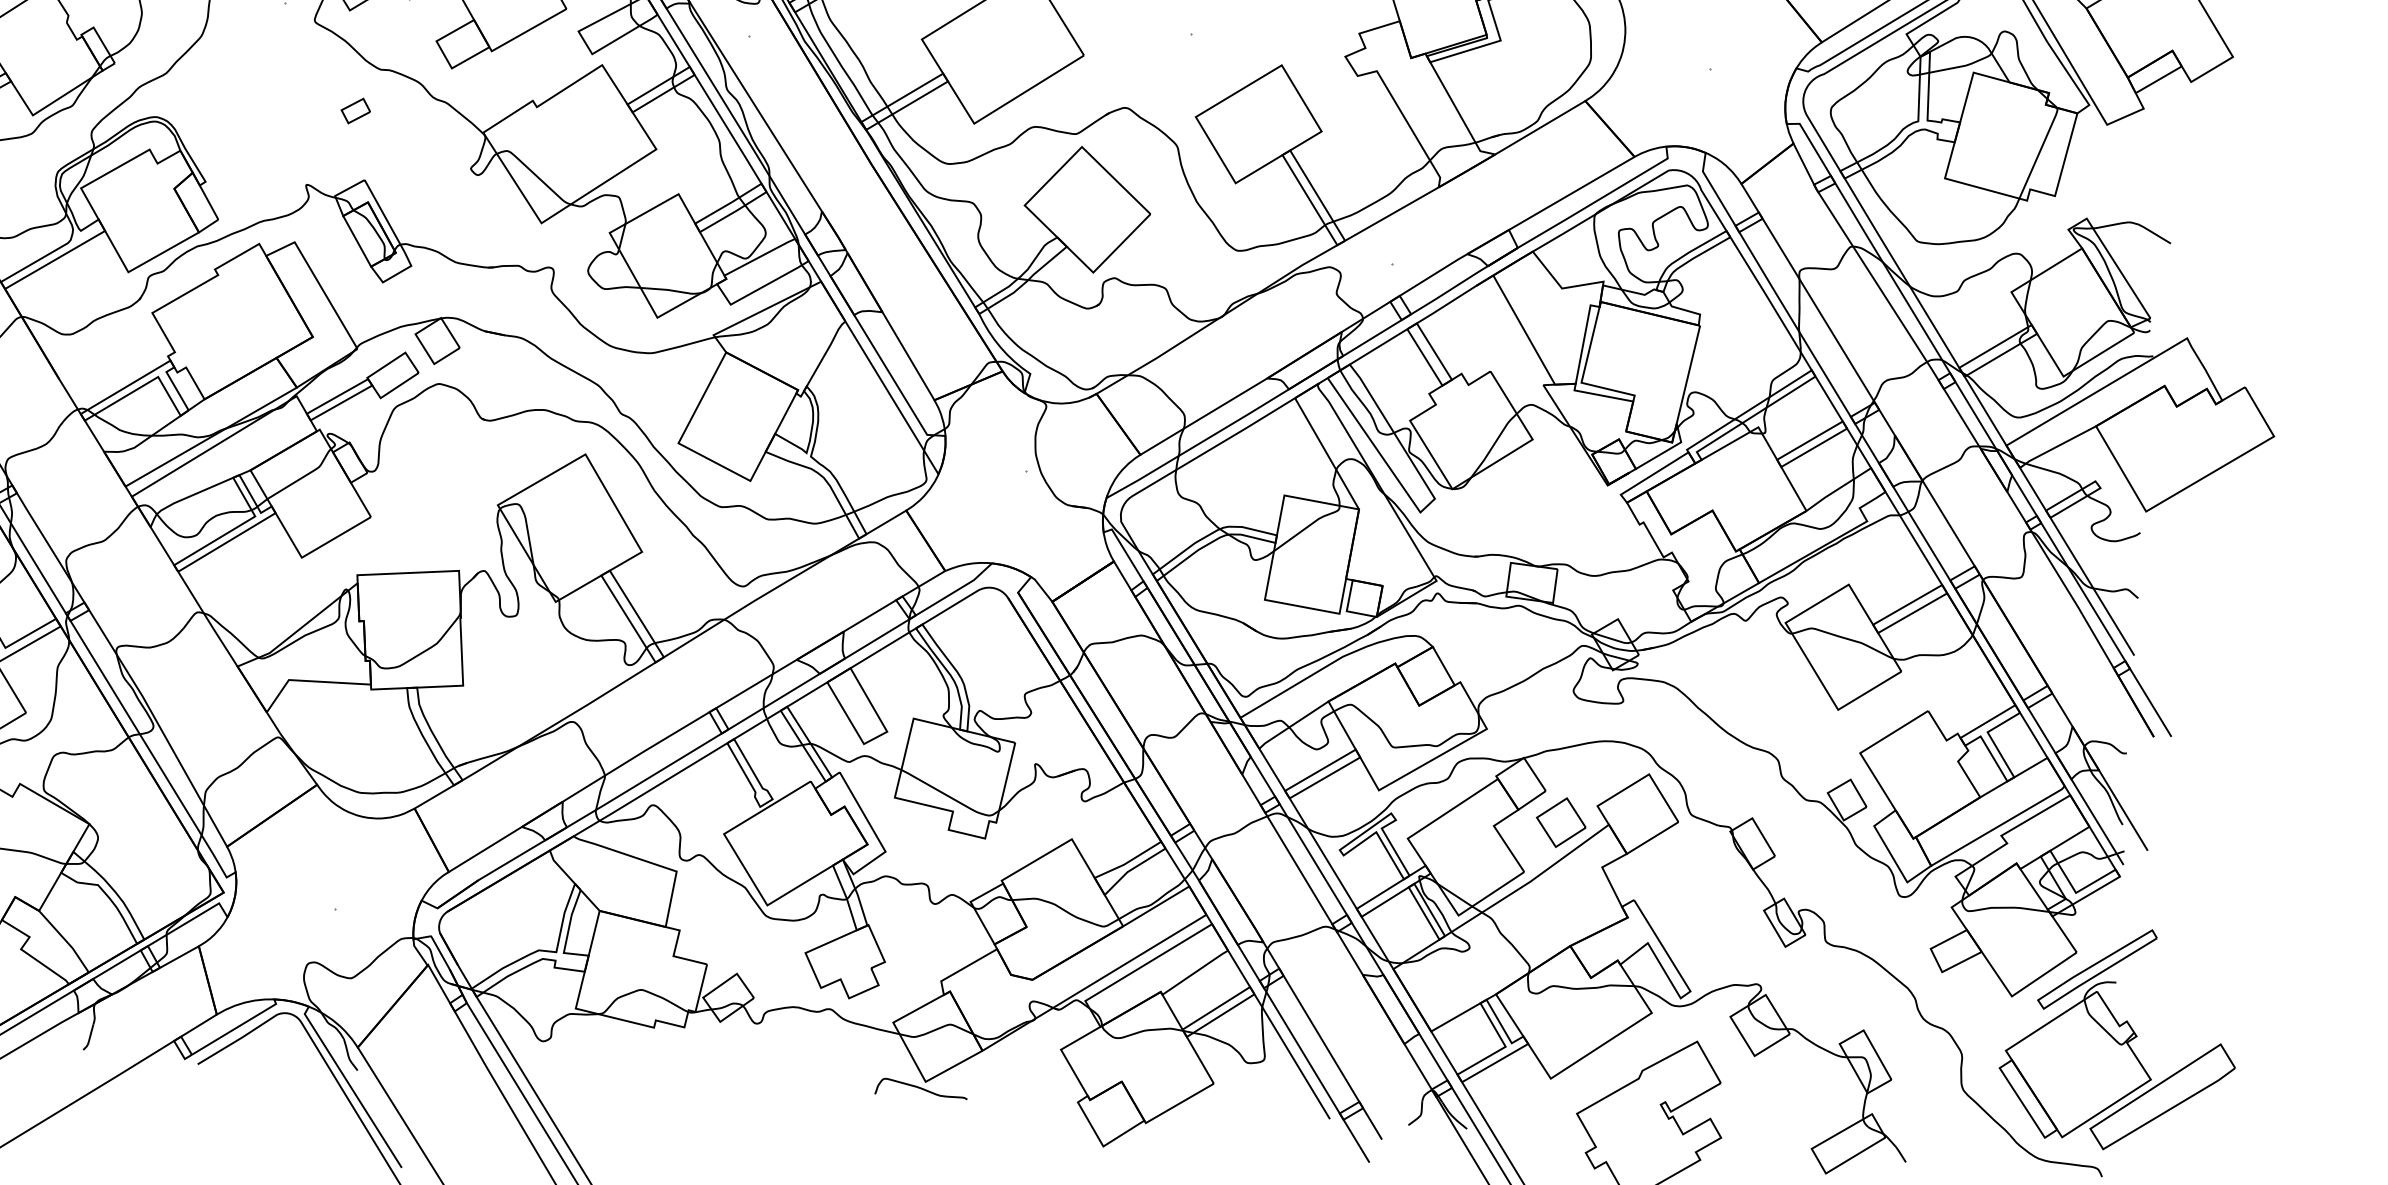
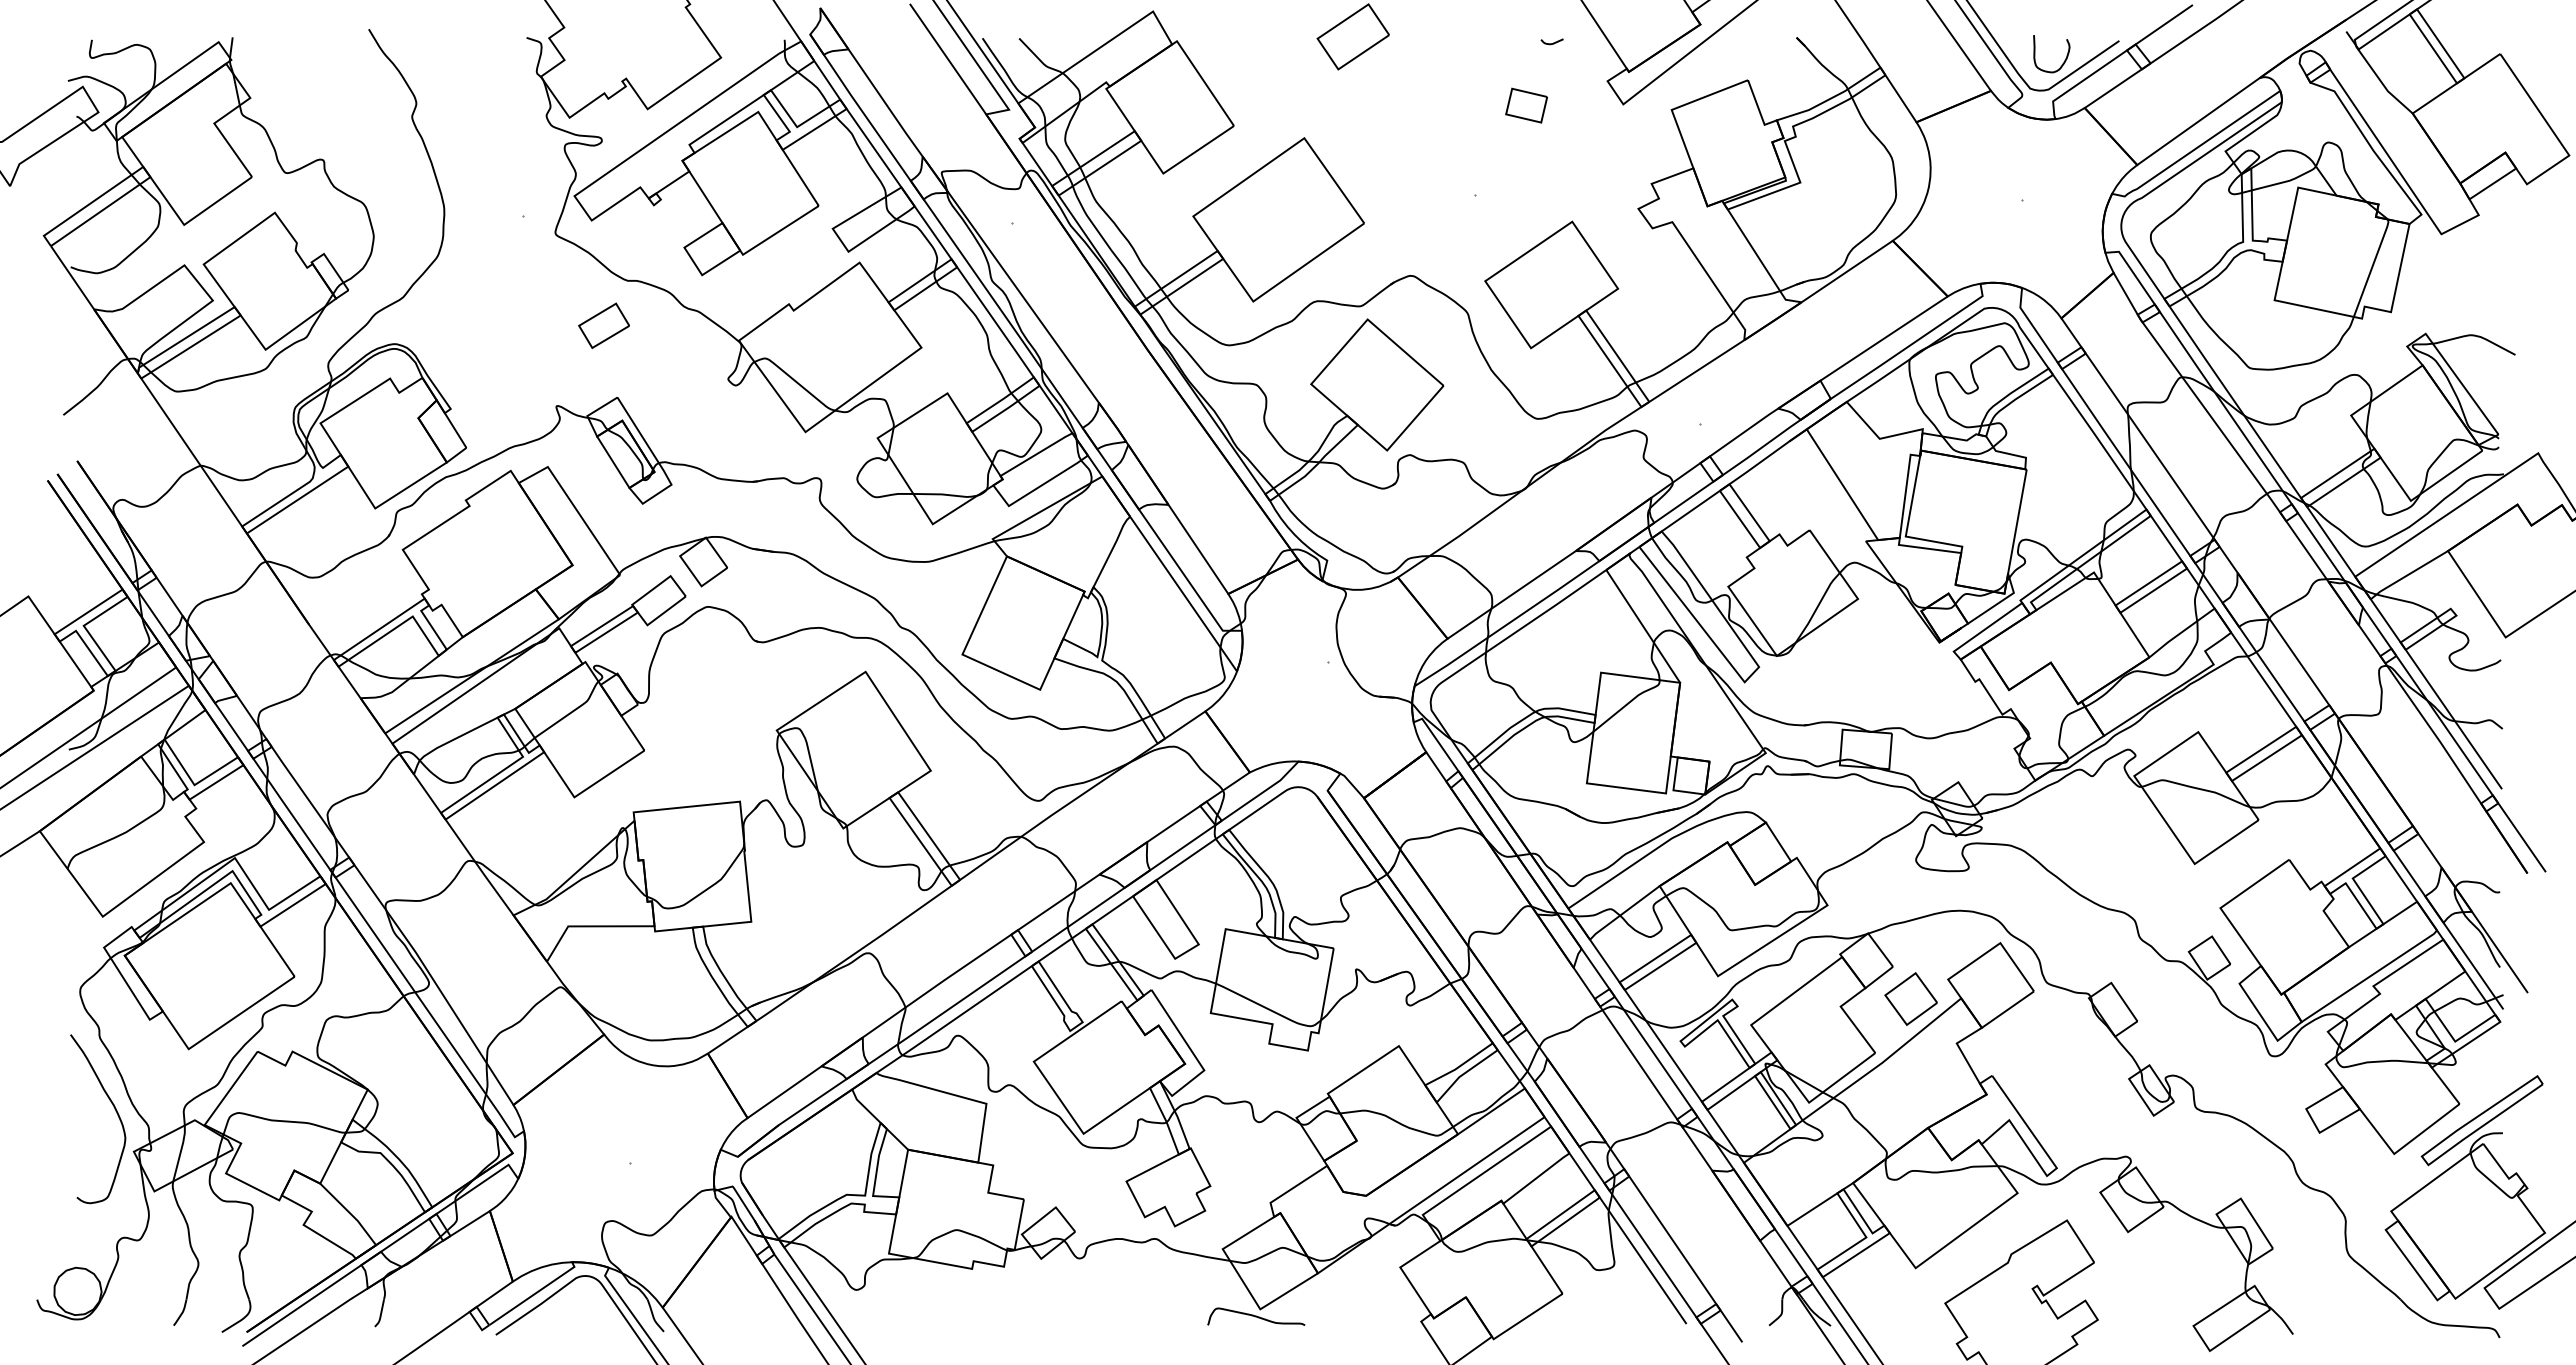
part: (355, 110) -> (603, 325), size x1.67

